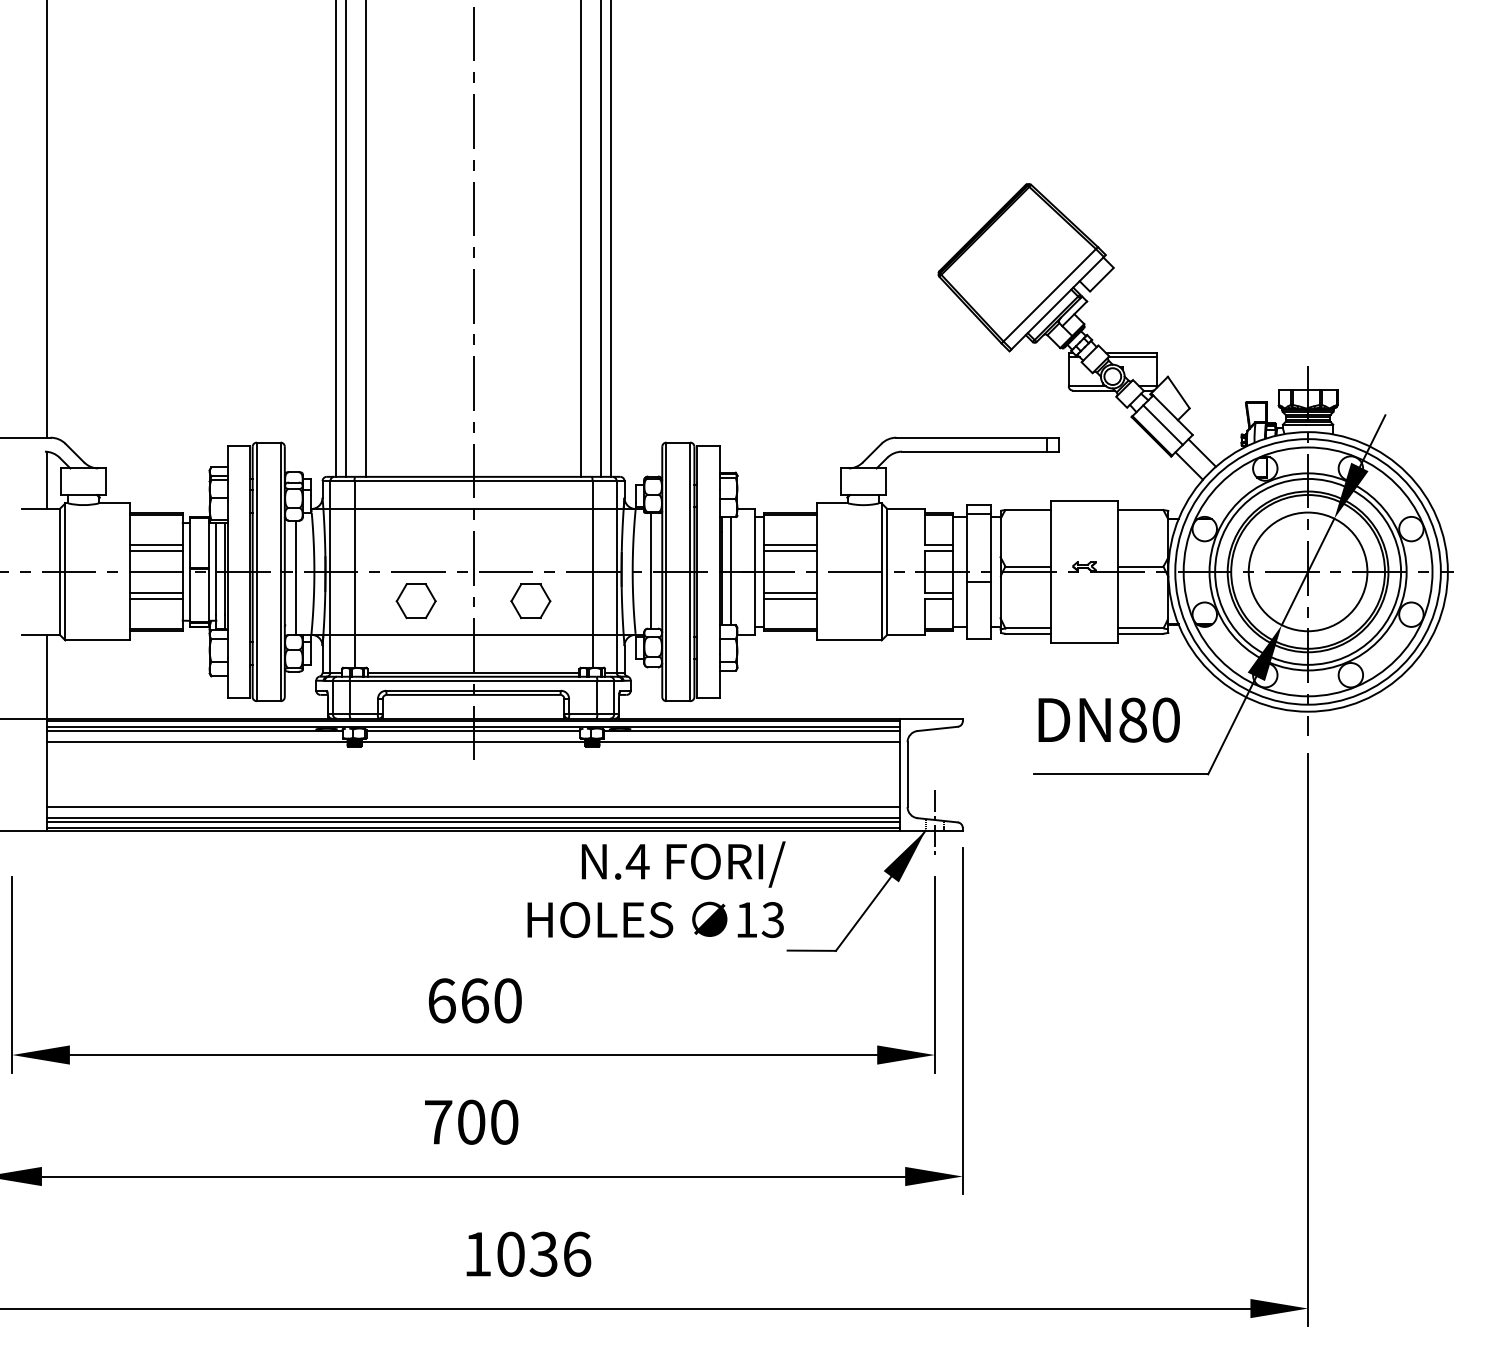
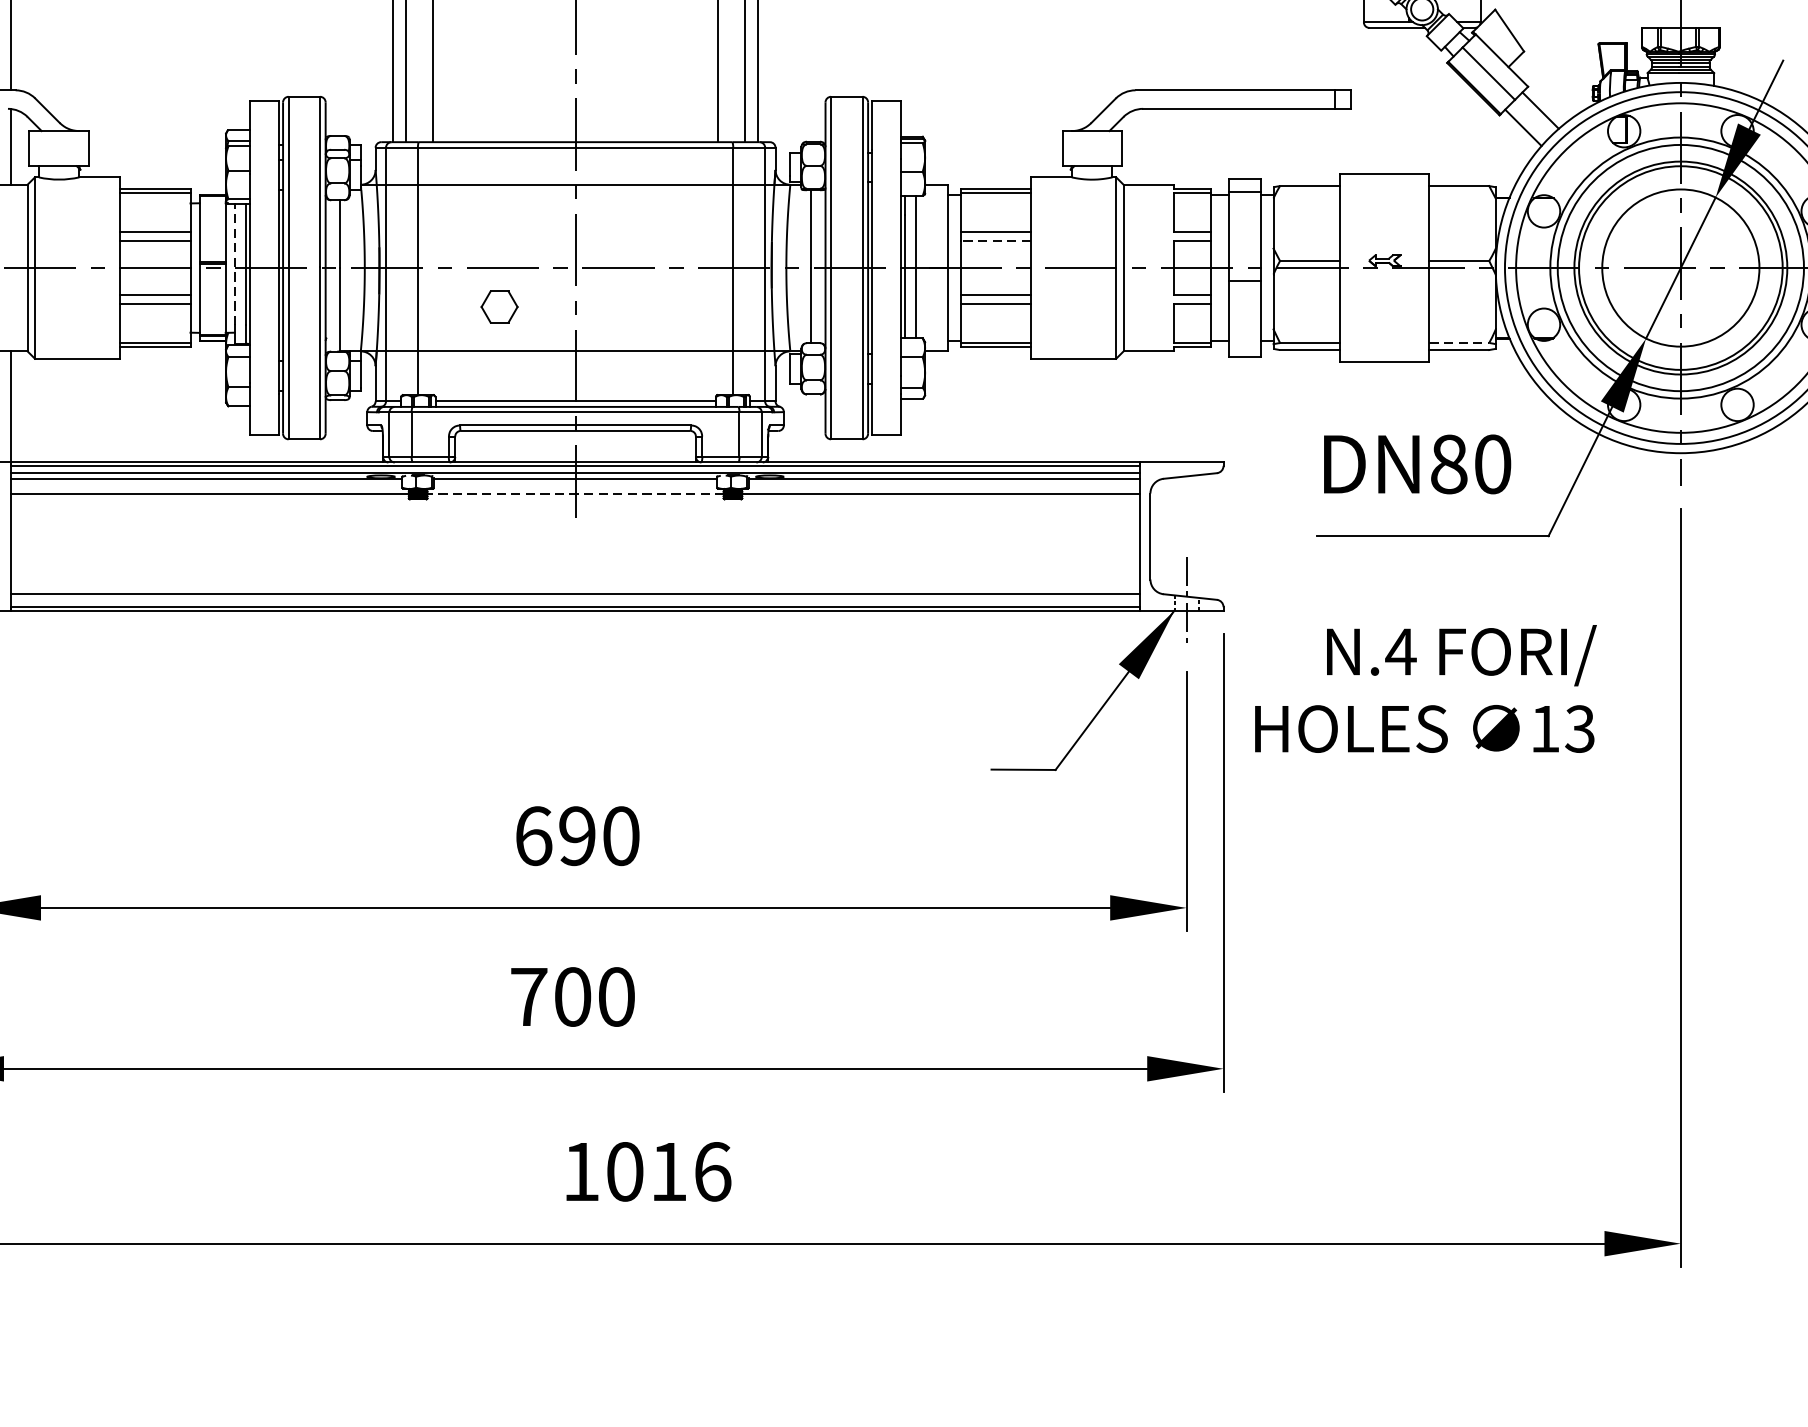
line: (790, 551) -> (995, 241), solid -> dashed
line: (216, 568) -> (235, 263), solid -> dashed
part: (415, 601) -> (498, 307), size x0.7
part: (530, 601) -> (651, 307), removed
line: (1140, 628) -> (1458, 343), solid -> dashed
line: (473, 742) -> (575, 493), solid -> dashed
line: (473, 807) -> (575, 580), removed
line: (473, 822) -> (575, 599), removed
text: (656, 889) -> (1425, 688), moved
text: (475, 1000) -> (578, 835), 660 -> 690
text: (543, 1253) -> (668, 1170), 1036 -> 1016

